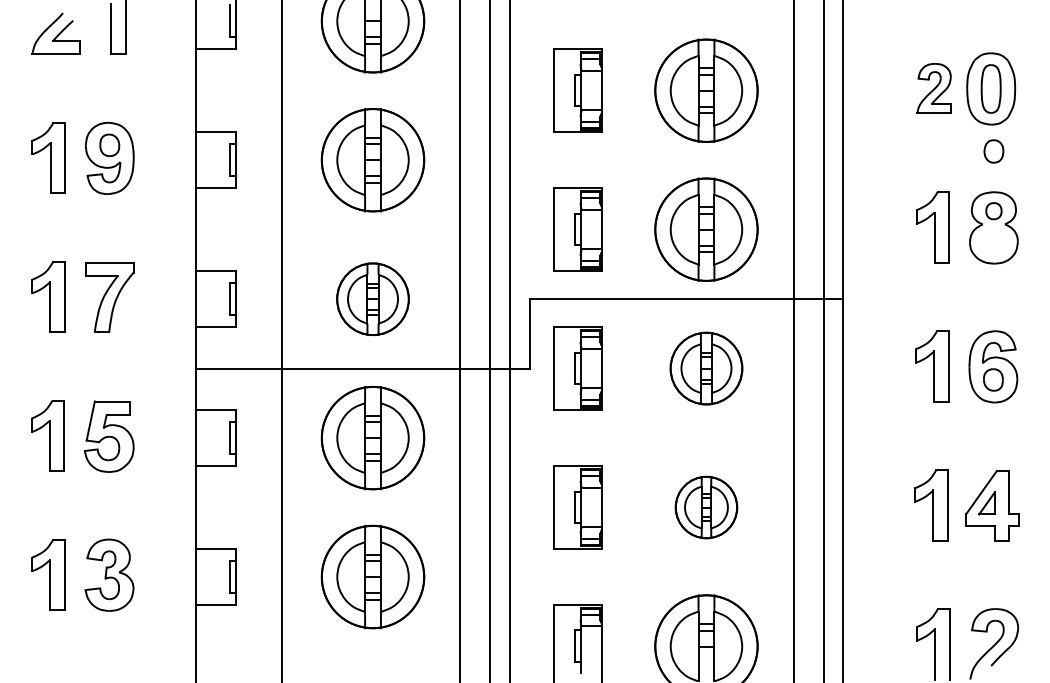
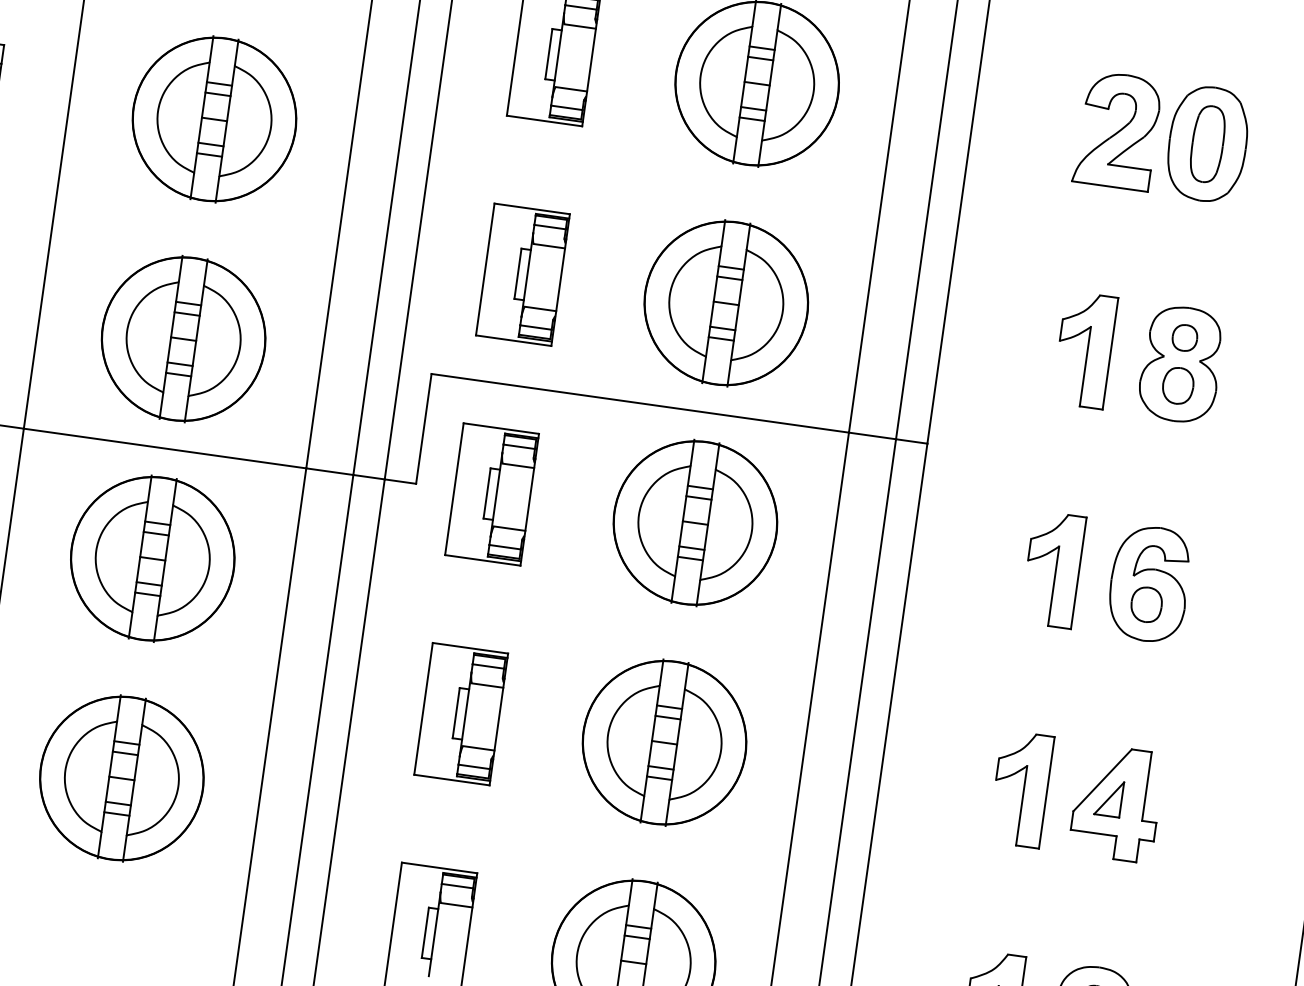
part: (933, 88) -> (1116, 130), size x1.43
part: (993, 151) -> (1177, 385), moved
part: (372, 299) -> (182, 339), size x1.43
part: (706, 368) -> (695, 522), size x1.43
part: (706, 507) -> (664, 742), size x1.67

